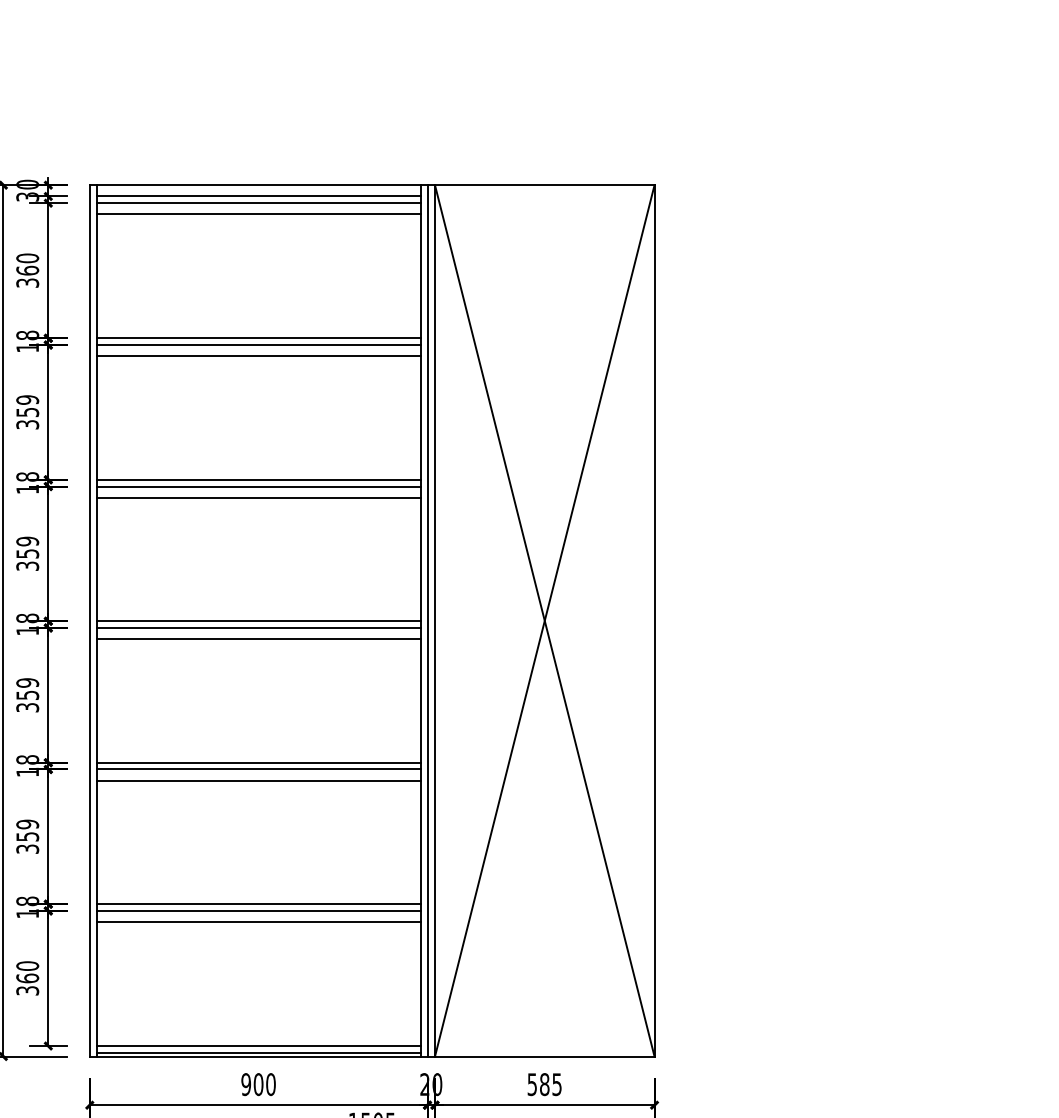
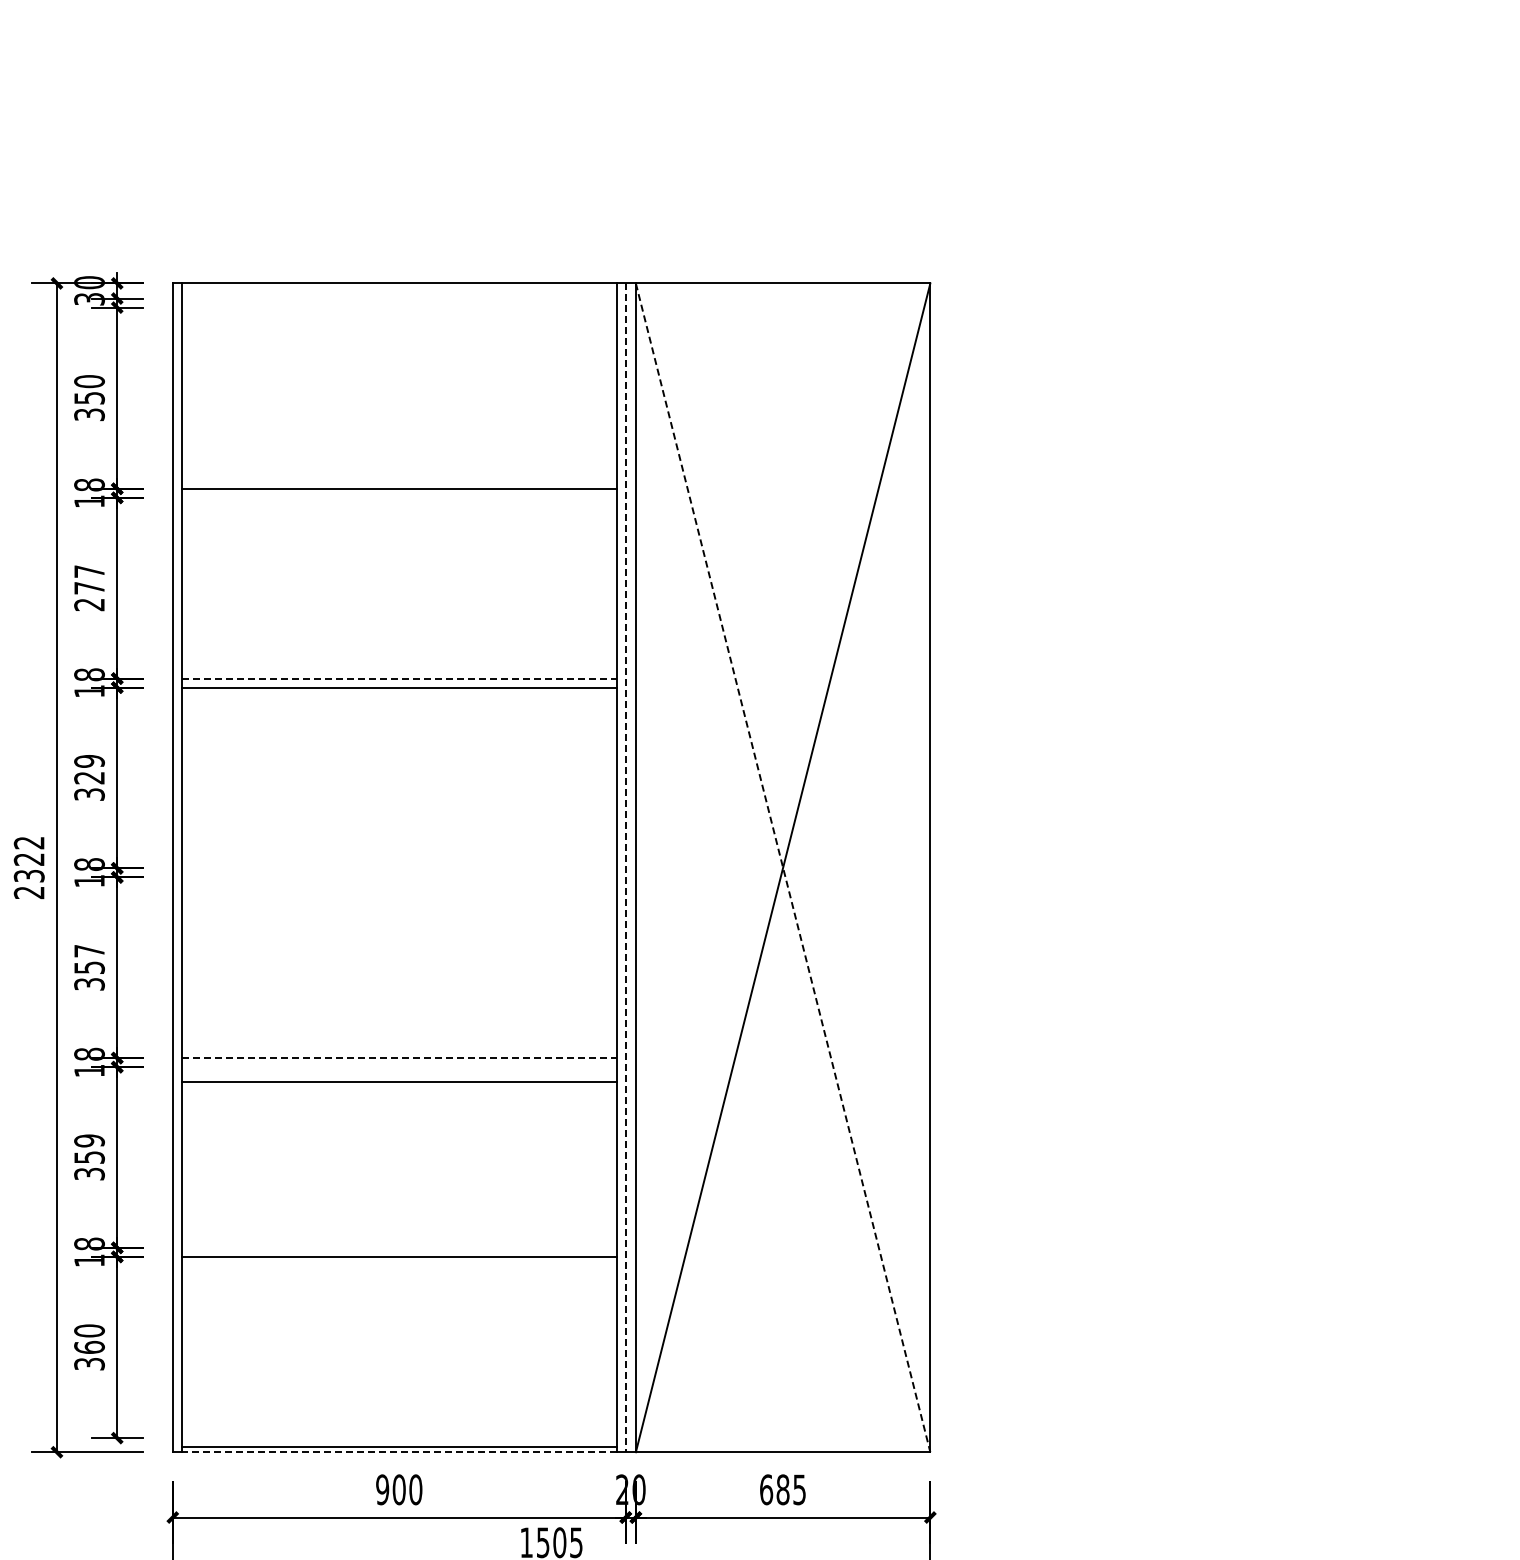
line: (258, 196) -> (398, 298), removed
line: (258, 203) -> (398, 307), removed
line: (258, 214) -> (398, 322), removed
text: (27, 270) -> (89, 397), 360 -> 350
line: (258, 344) -> (398, 497), removed
line: (258, 355) -> (398, 512), removed
text: (27, 412) -> (89, 588), 359 -> 277
line: (258, 479) -> (399, 678), solid -> dashed
line: (258, 497) -> (398, 702), removed
text: (27, 554) -> (89, 778), 359 -> 329
line: (545, 620) -> (783, 867), solid -> dashed
line: (258, 621) -> (398, 868), removed
line: (427, 621) -> (625, 868), solid -> dashed
line: (258, 628) -> (398, 877), removed
line: (258, 639) -> (398, 892), removed
text: (27, 682) -> (89, 950), 359 -> 357
line: (258, 763) -> (399, 1058), solid -> dashed
line: (258, 769) -> (398, 1067), removed
line: (258, 903) -> (398, 1247), removed
line: (258, 922) -> (398, 1272), removed
line: (258, 1046) -> (398, 1438), removed
line: (258, 1056) -> (398, 1452), solid -> dashed
text: (532, 1084) -> (766, 1489), 585 -> 685

